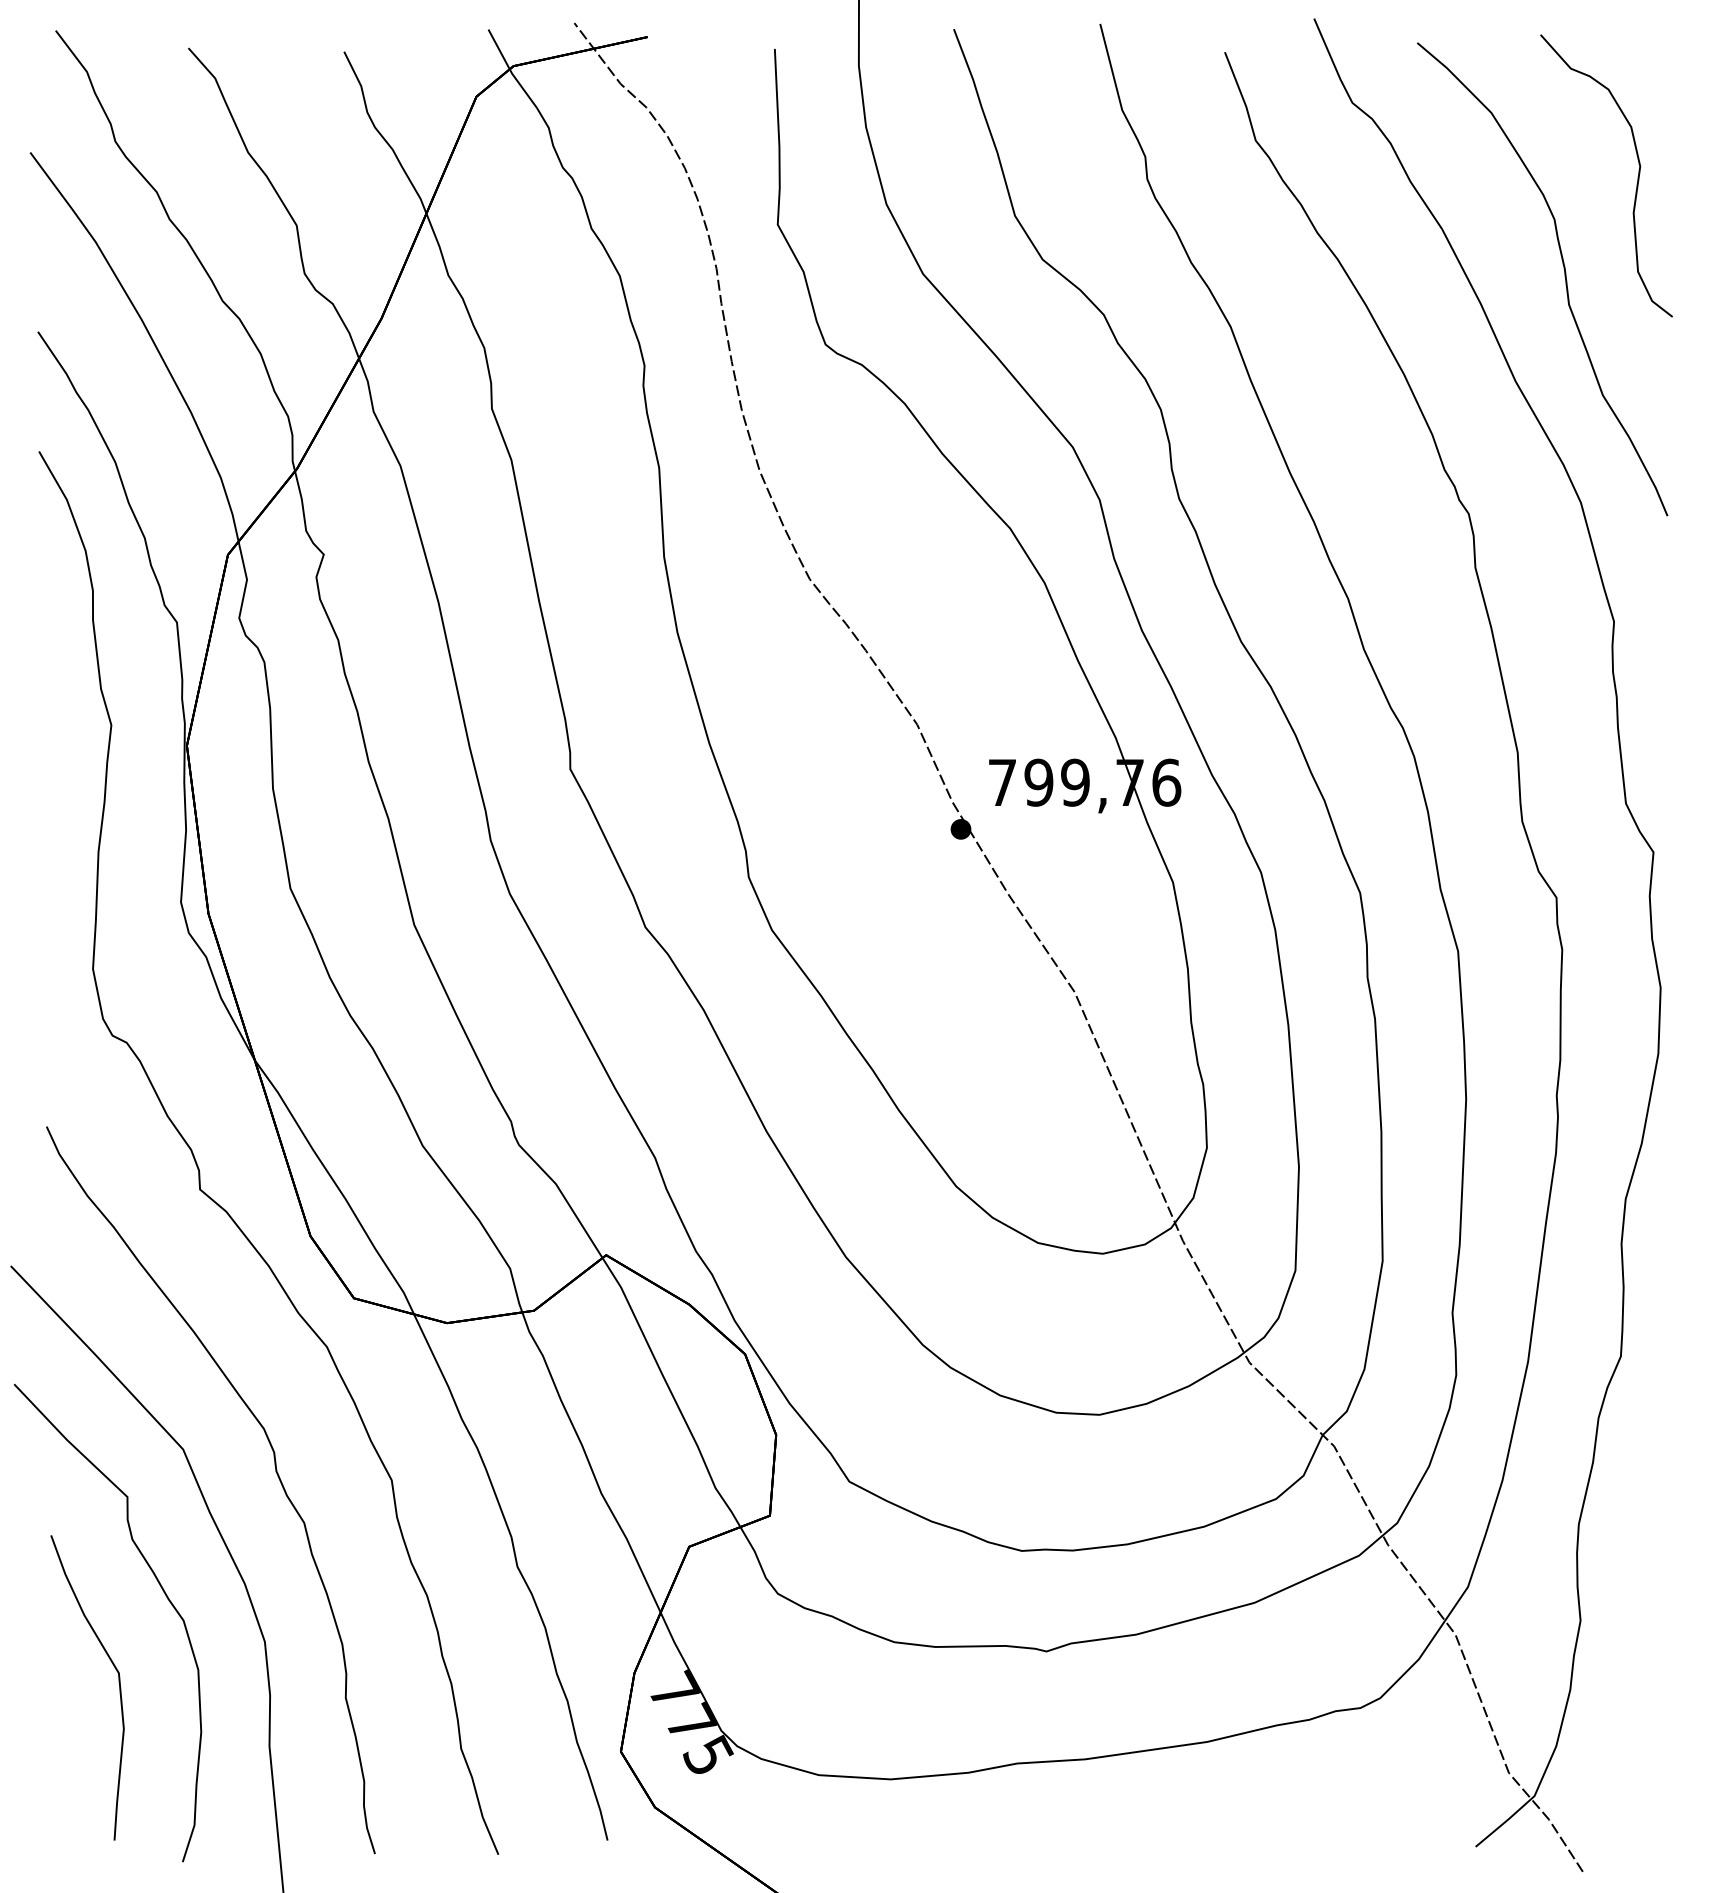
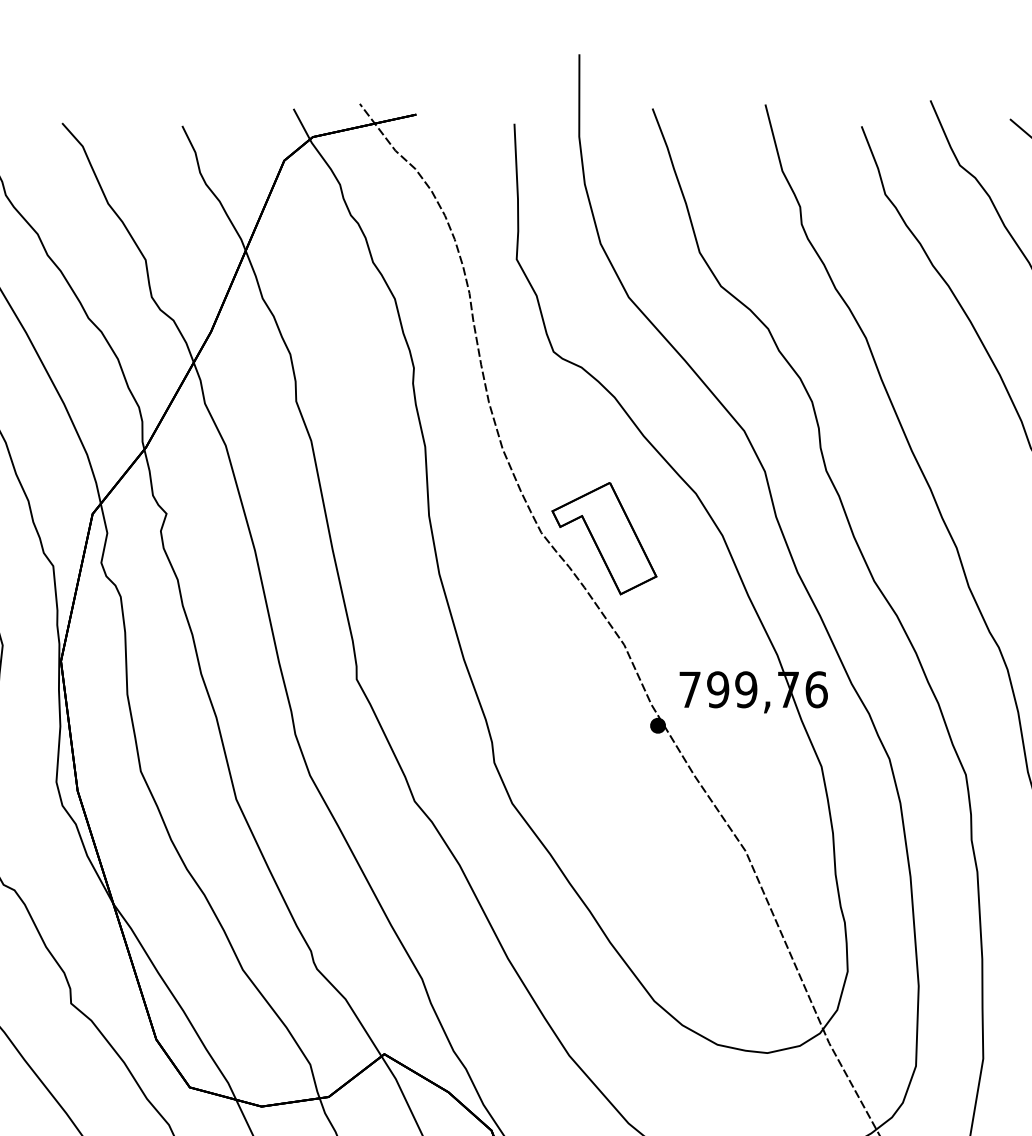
part: (891, 586) -> (604, 538), added

